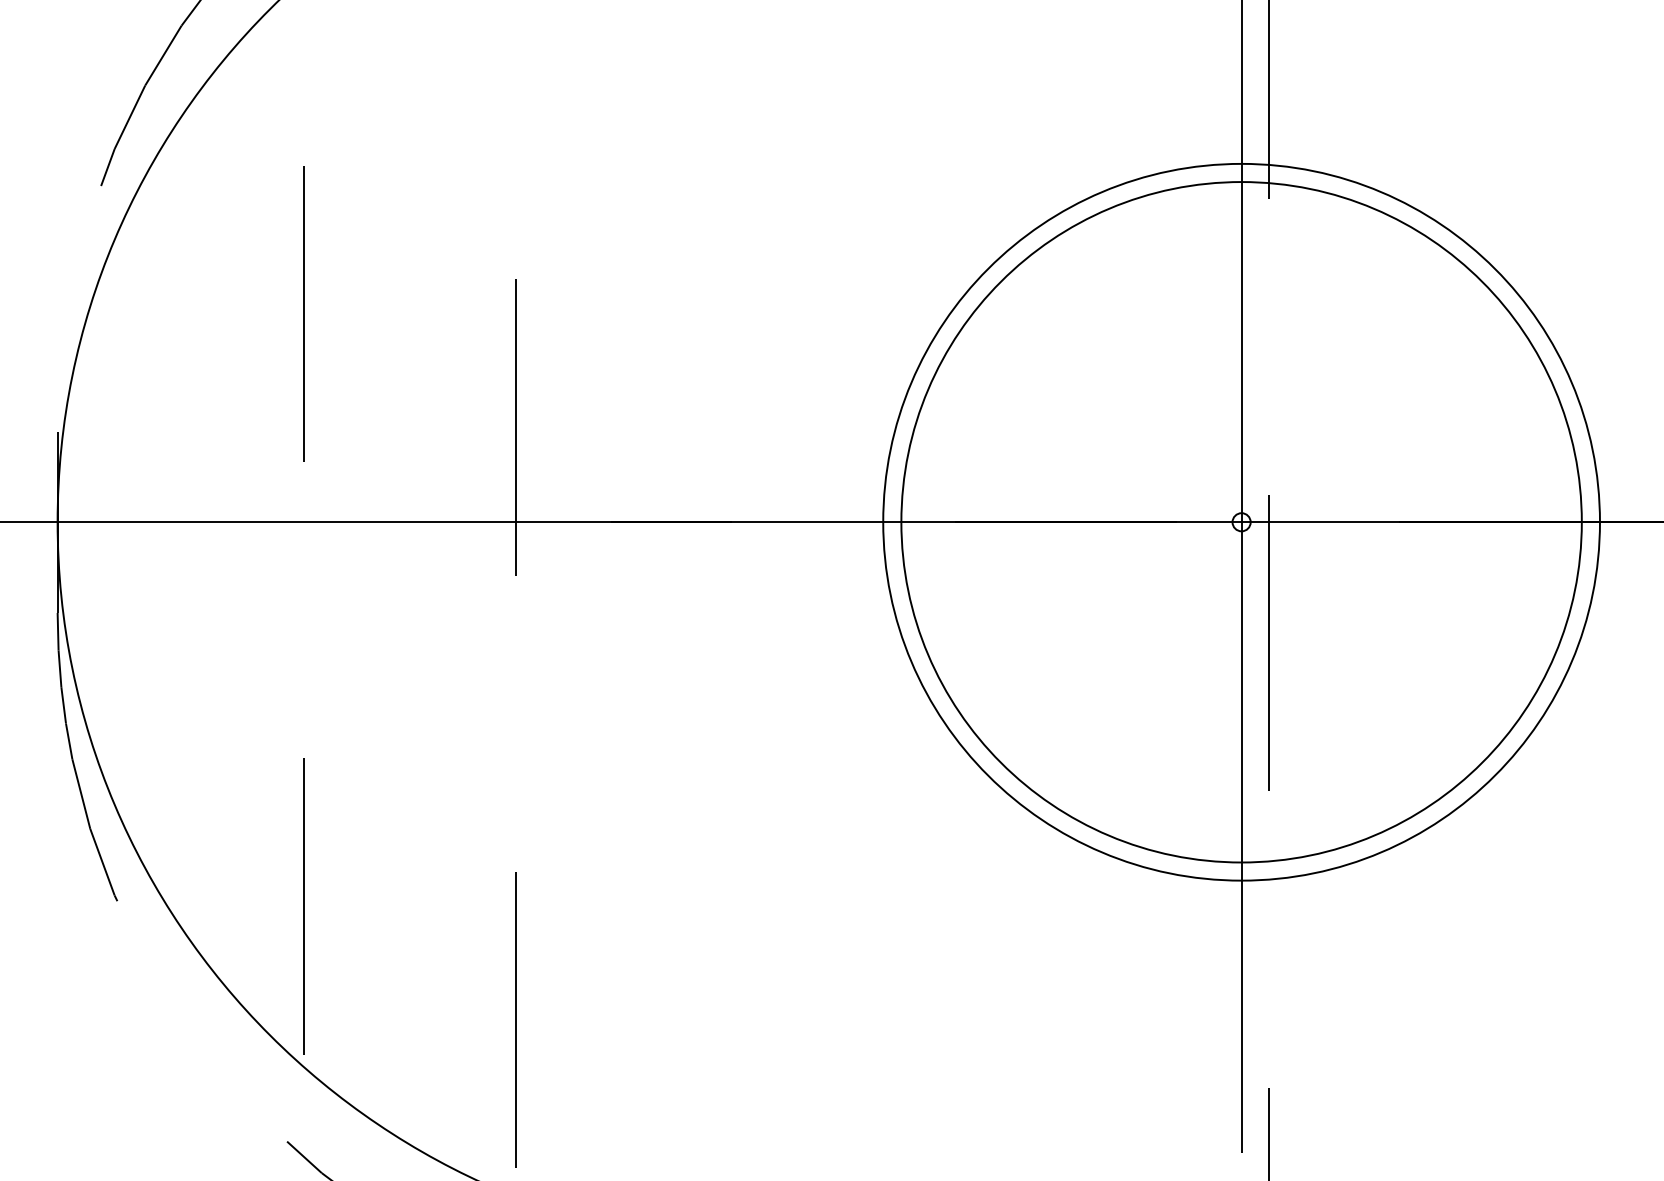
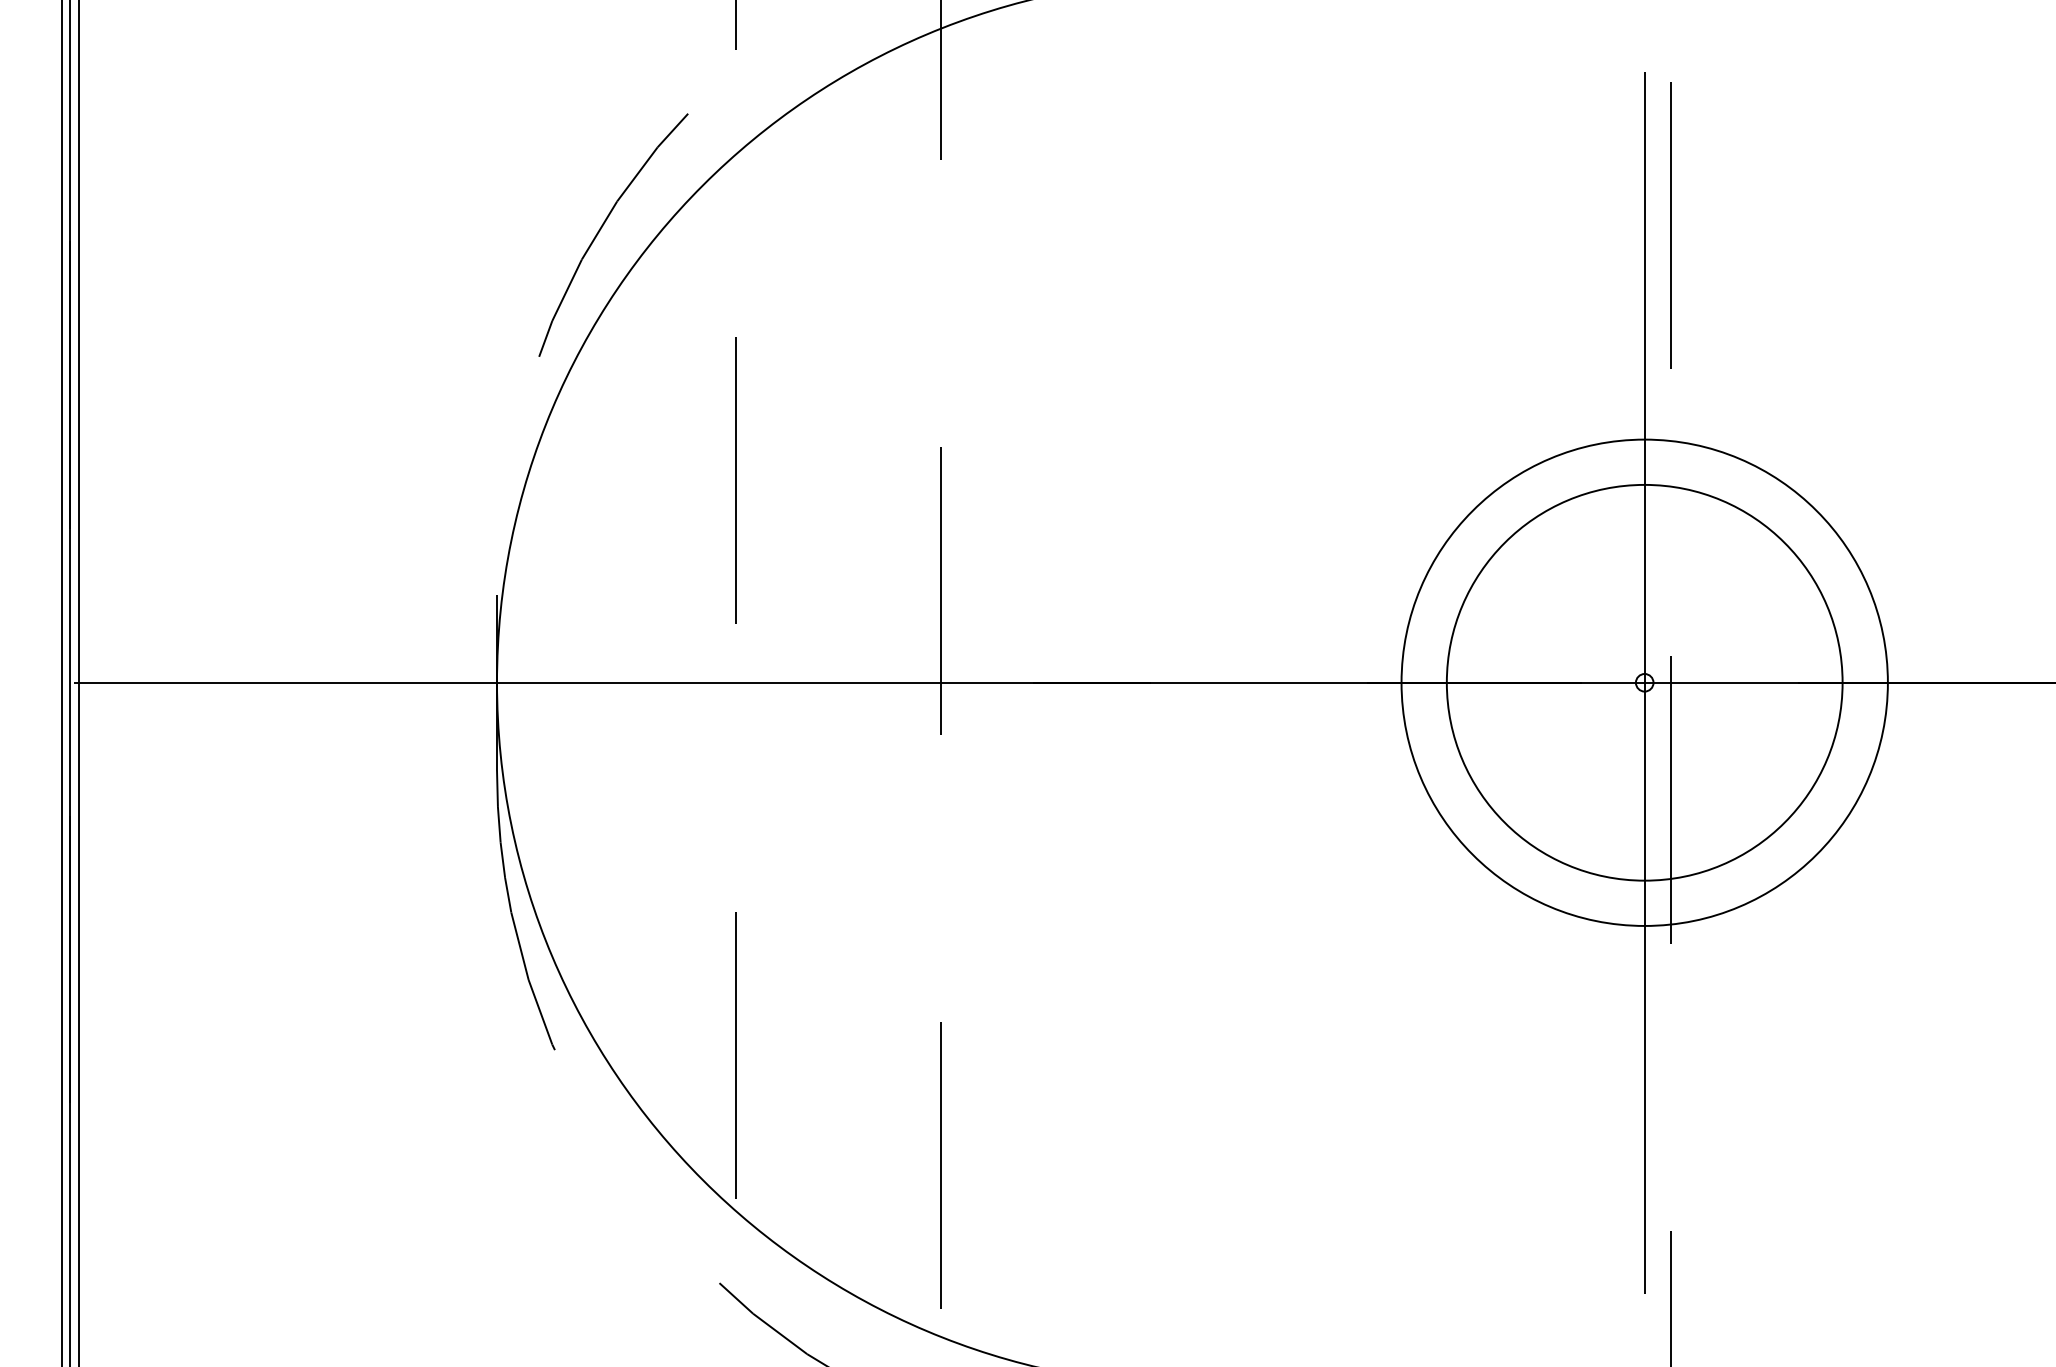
circle: (1241, 521) -> (1644, 682), size x0.6
circle: (1241, 521) -> (1644, 682), size x0.7

